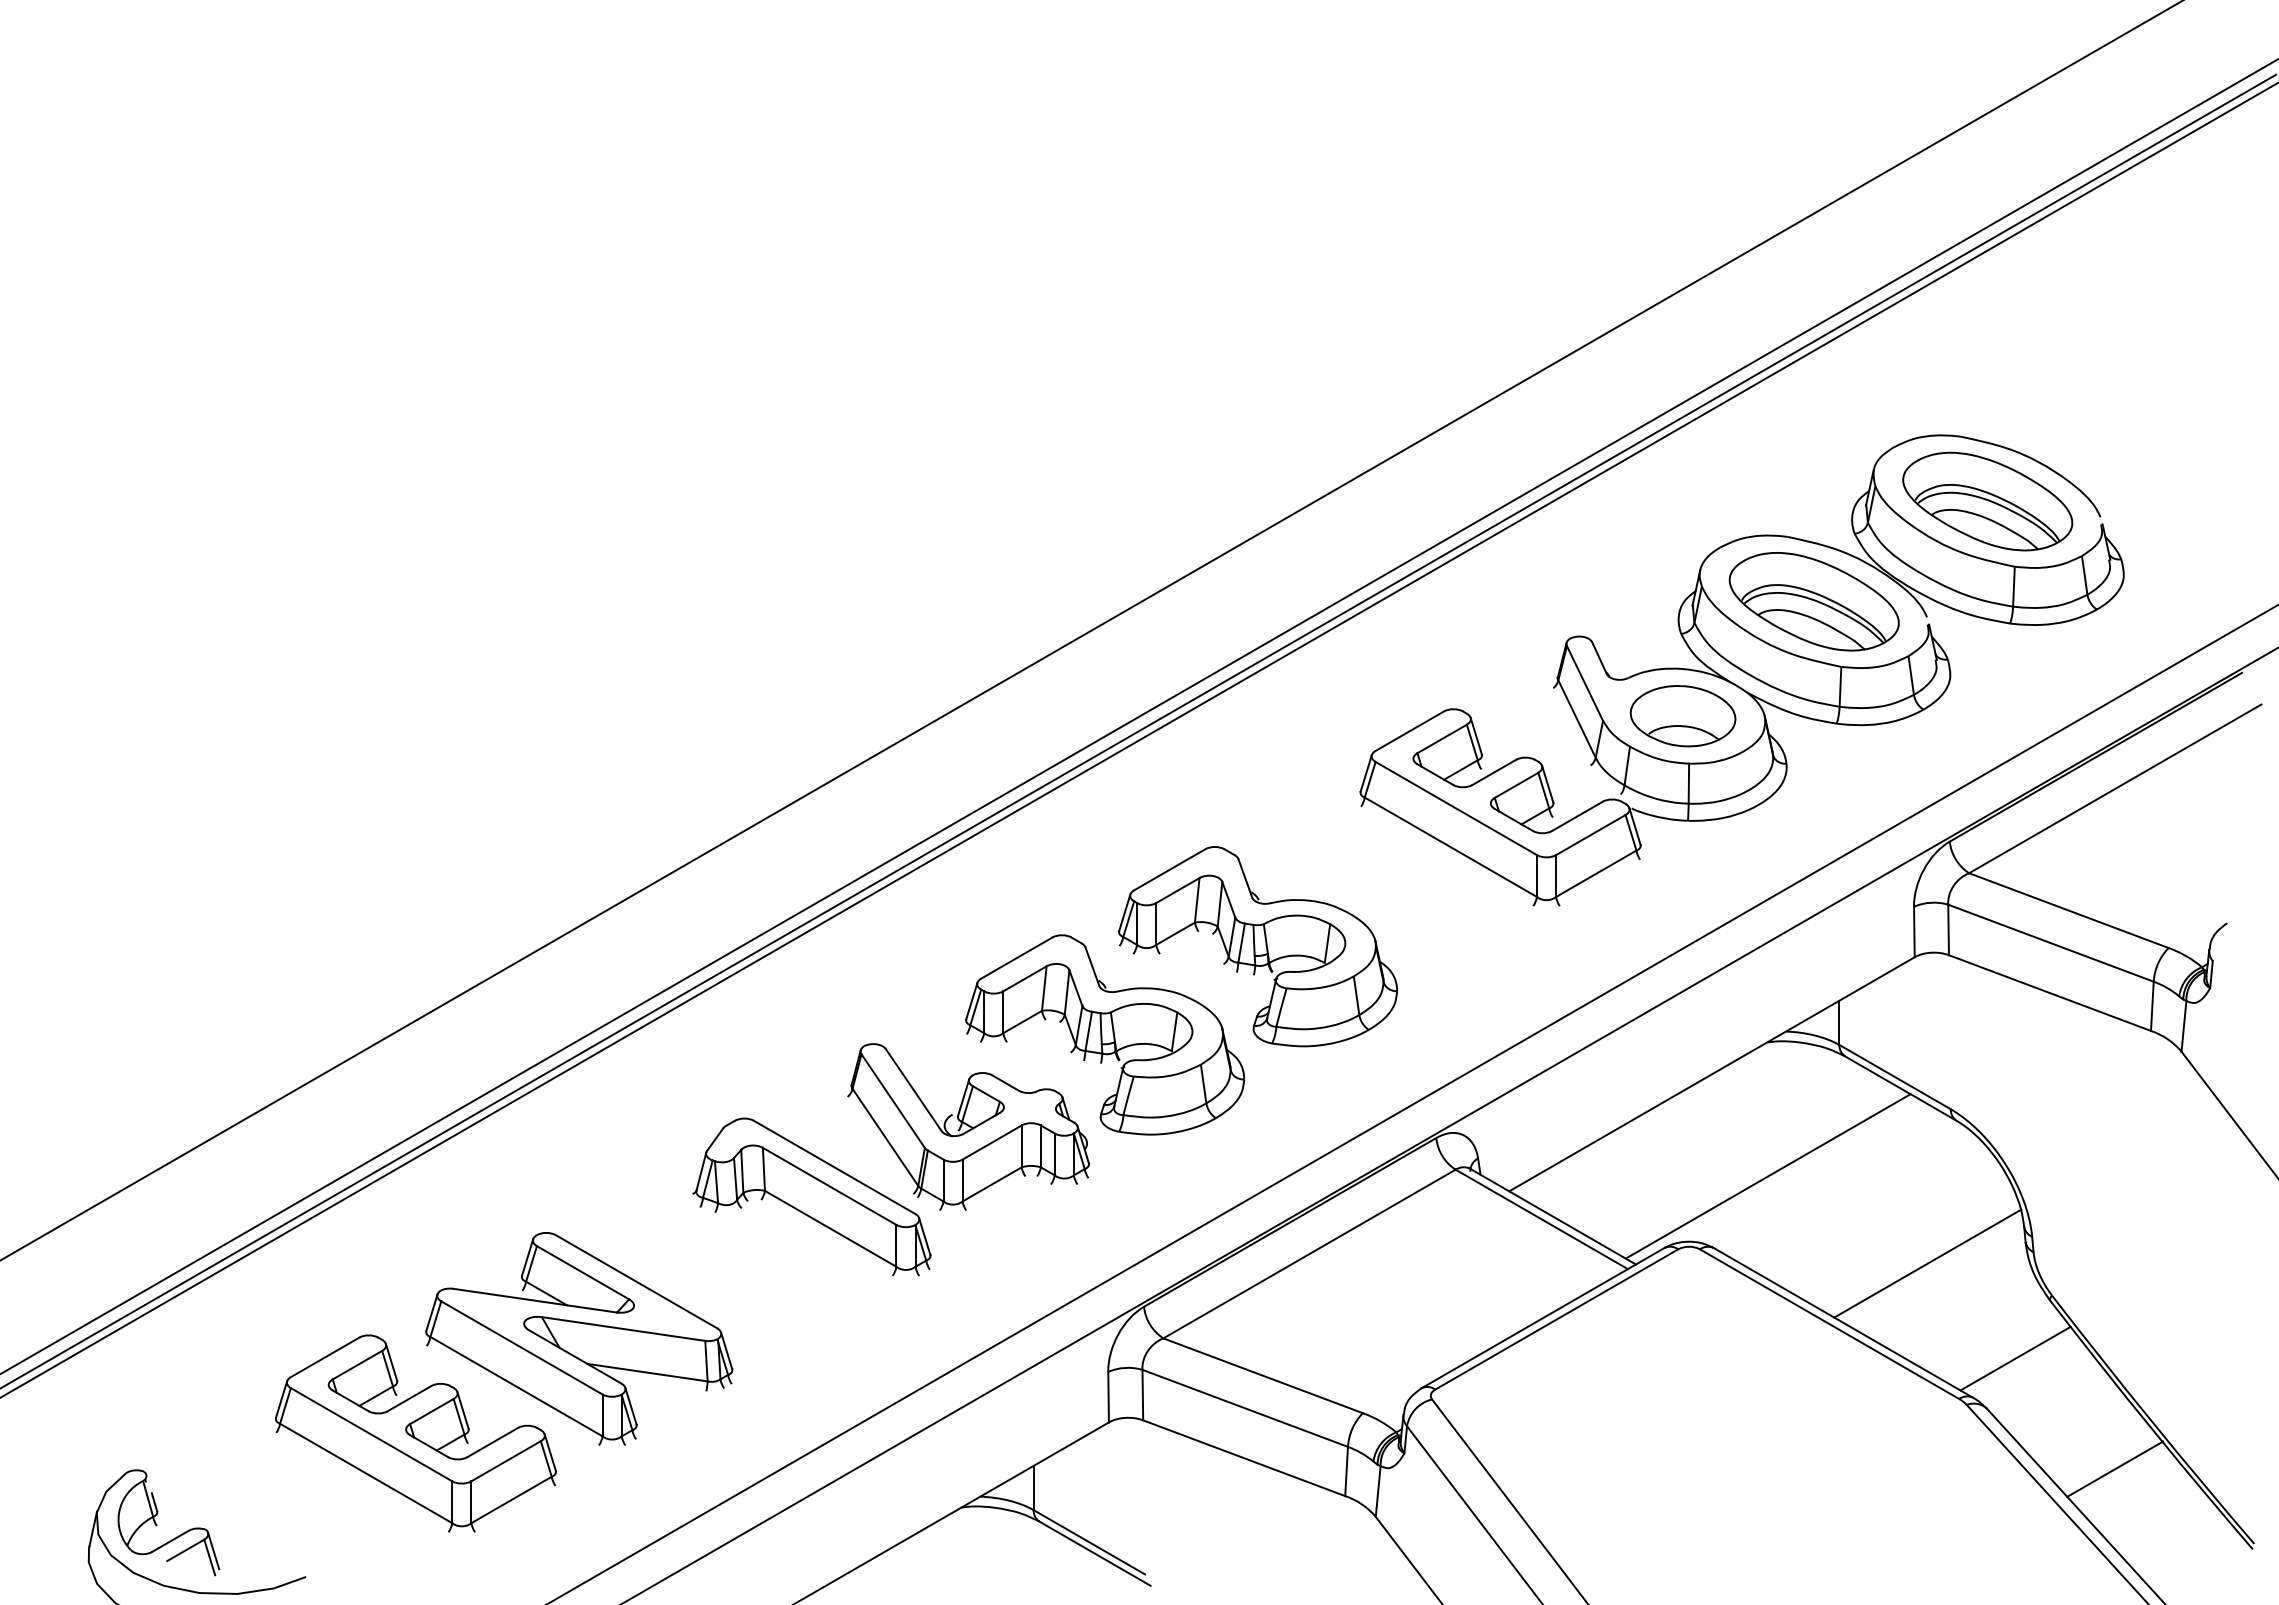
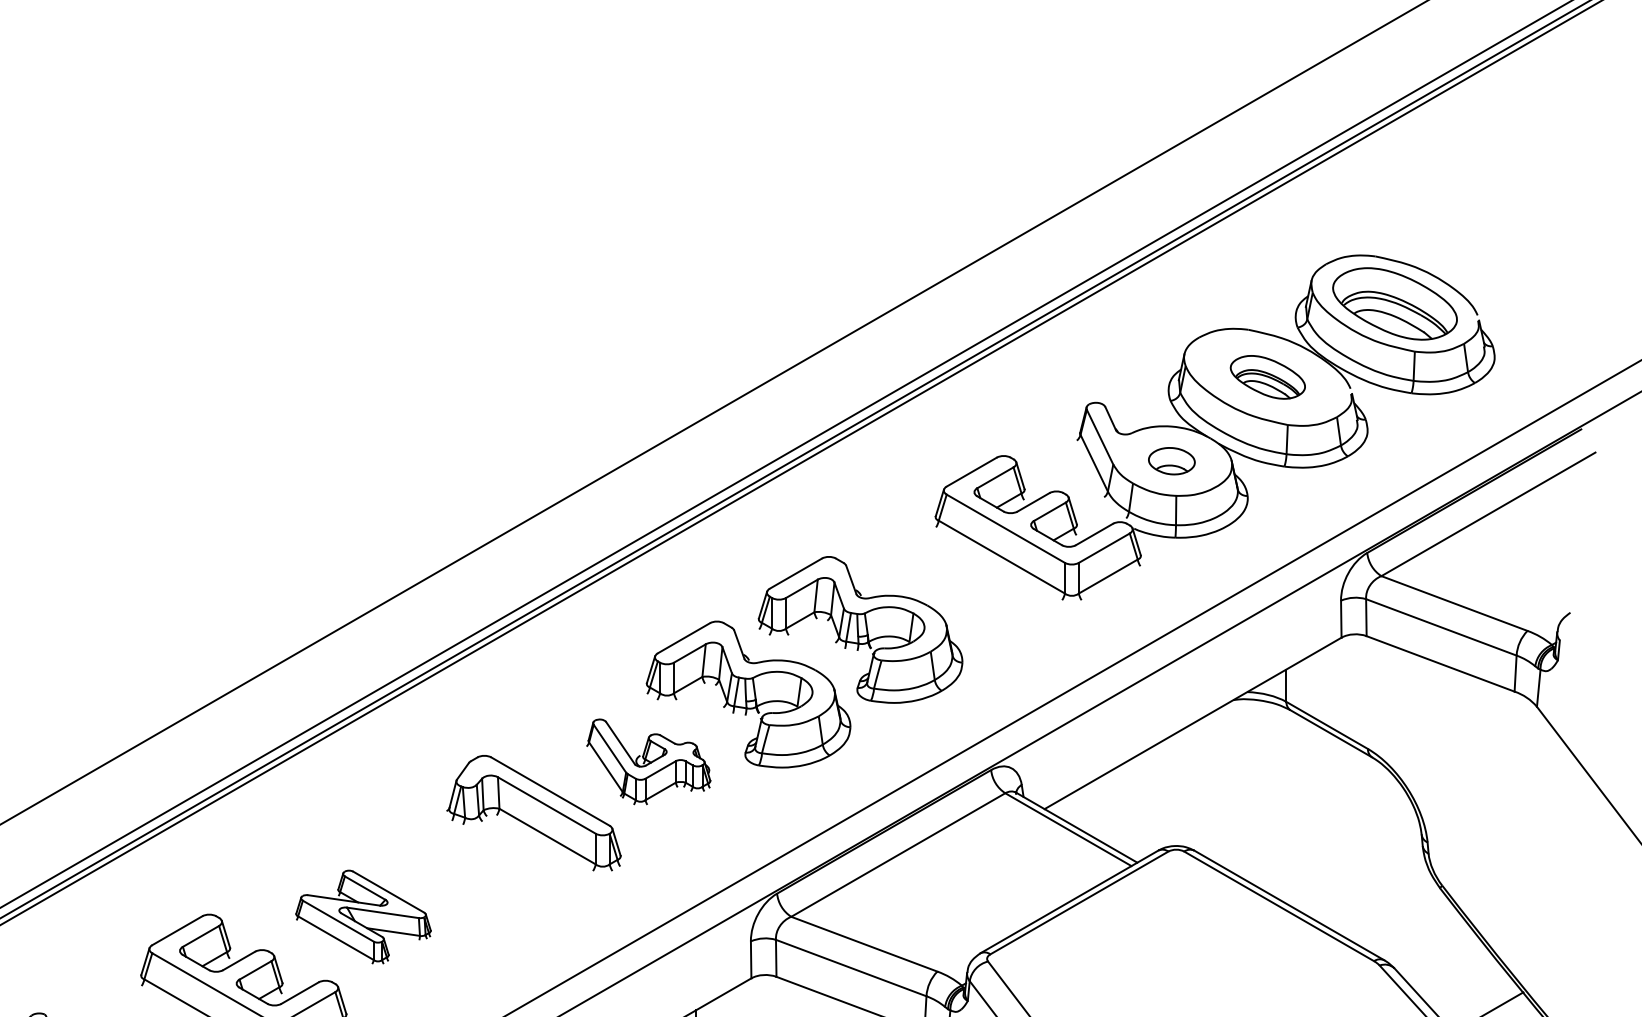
part: (1813, 601) -> (1267, 377), size x0.6
part: (1682, 716) -> (1171, 461), size x0.6
part: (968, 1126) -> (648, 761), size x0.7
line: (1767, 1176) -> (1233, 798), removed
line: (1927, 1263) -> (1350, 861), removed
part: (579, 1338) -> (363, 916), size x0.6
line: (2015, 1358) -> (1415, 931), removed

